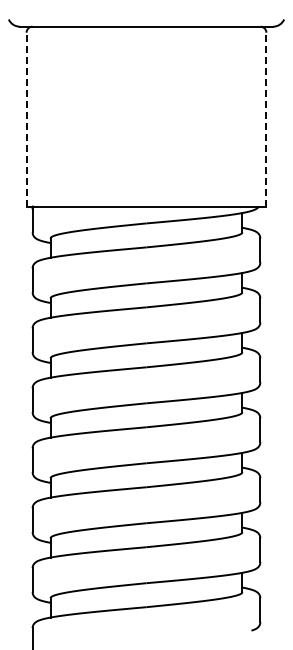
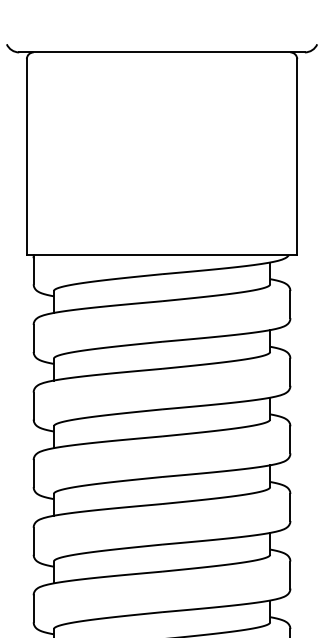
line: (26, 119) -> (26, 157), dashed -> solid
line: (266, 119) -> (297, 157), dashed -> solid

